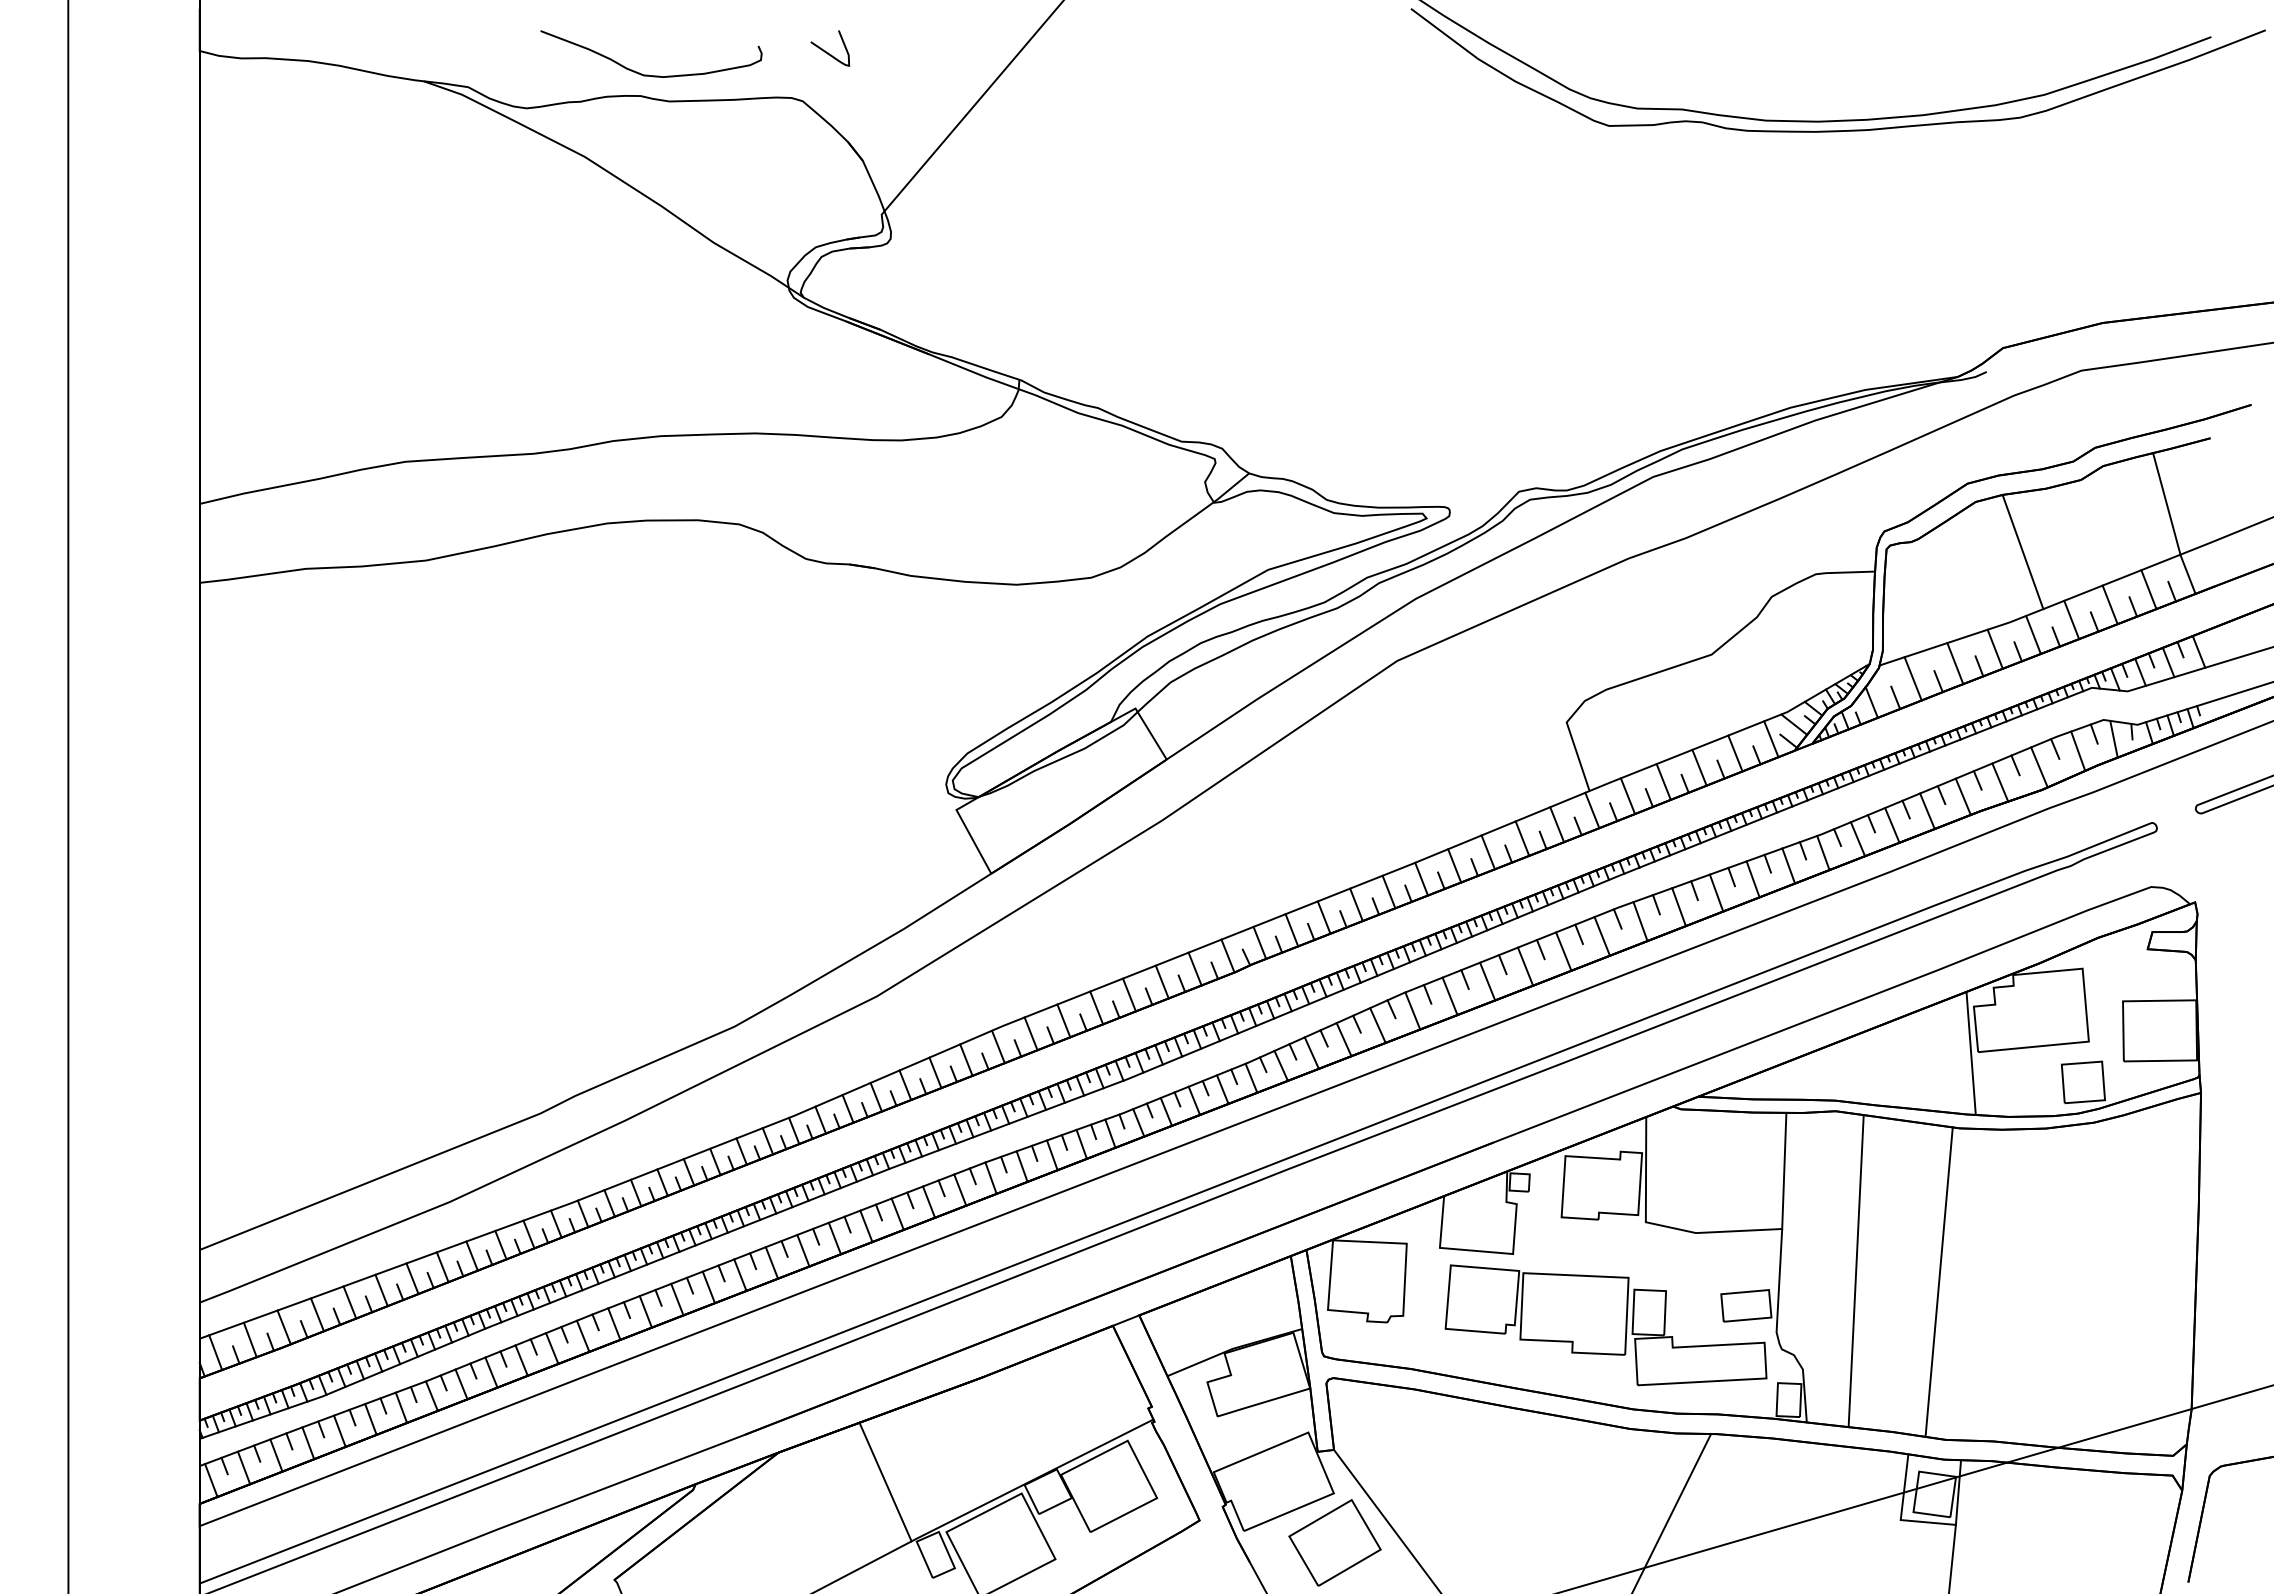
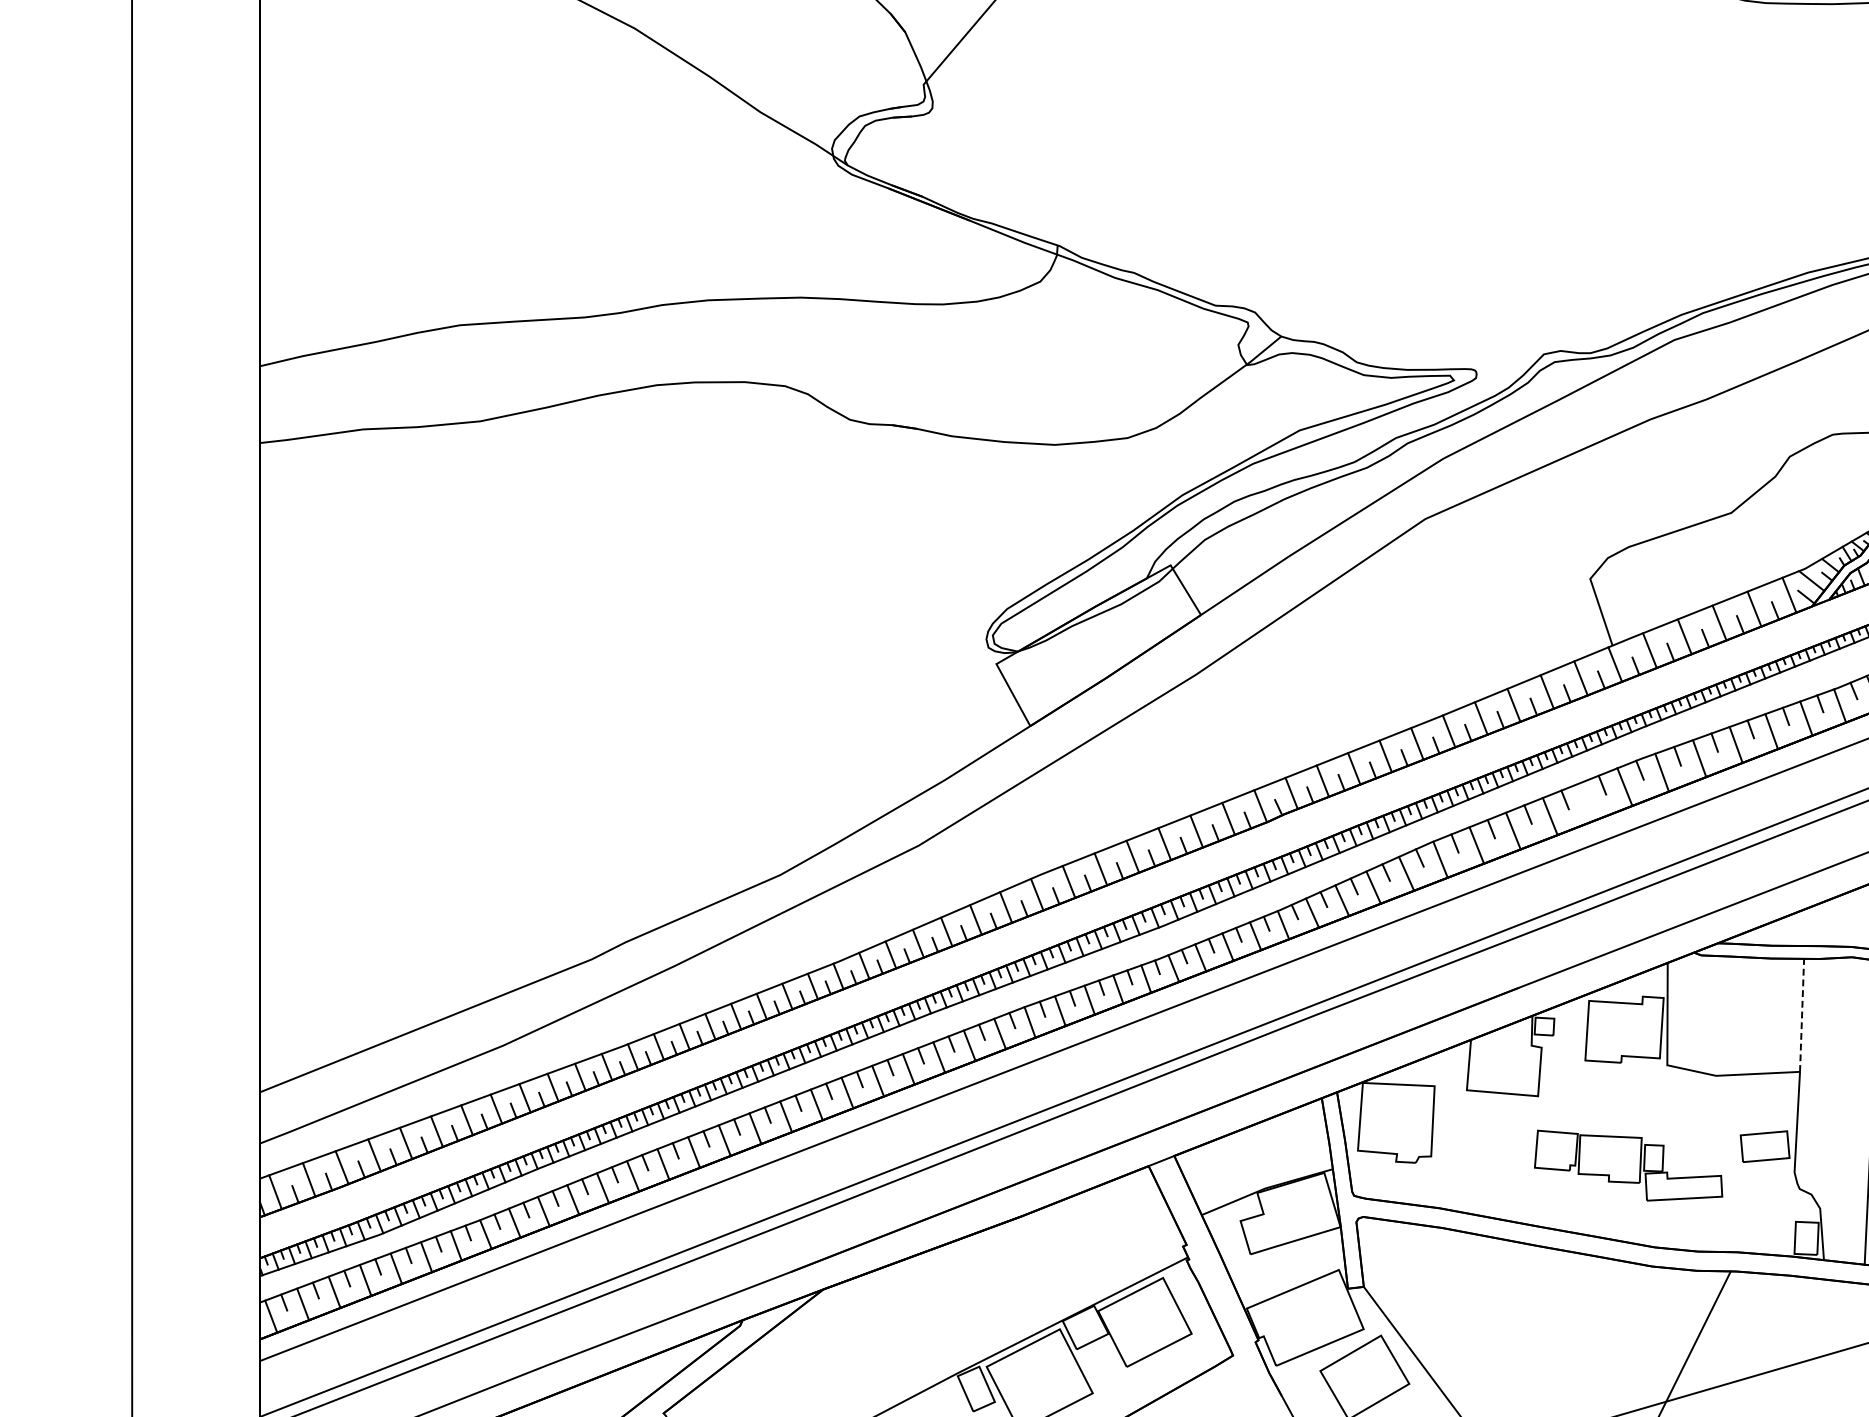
line: (1563, 951) -> (1587, 801), removed
line: (1784, 1170) -> (1802, 1014), solid -> dashed
part: (1605, 1325) -> (1628, 1165), size x0.6
line: (885, 1481) -> (927, 1317), removed

